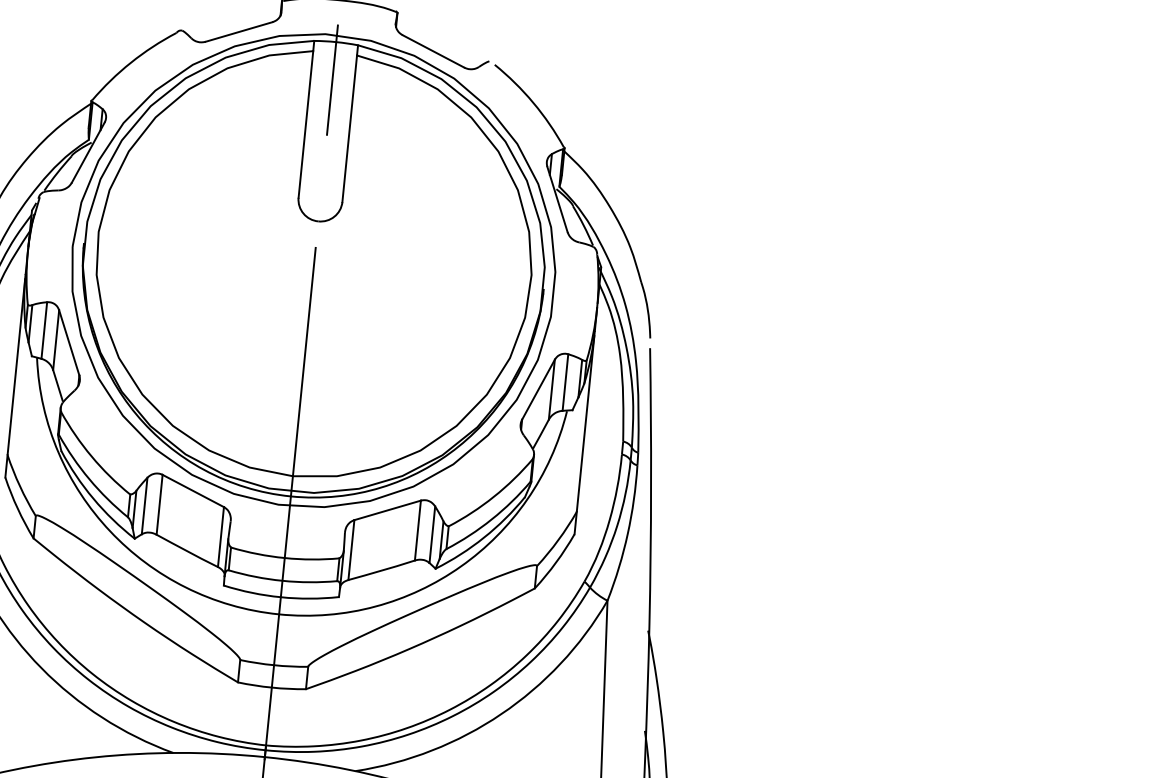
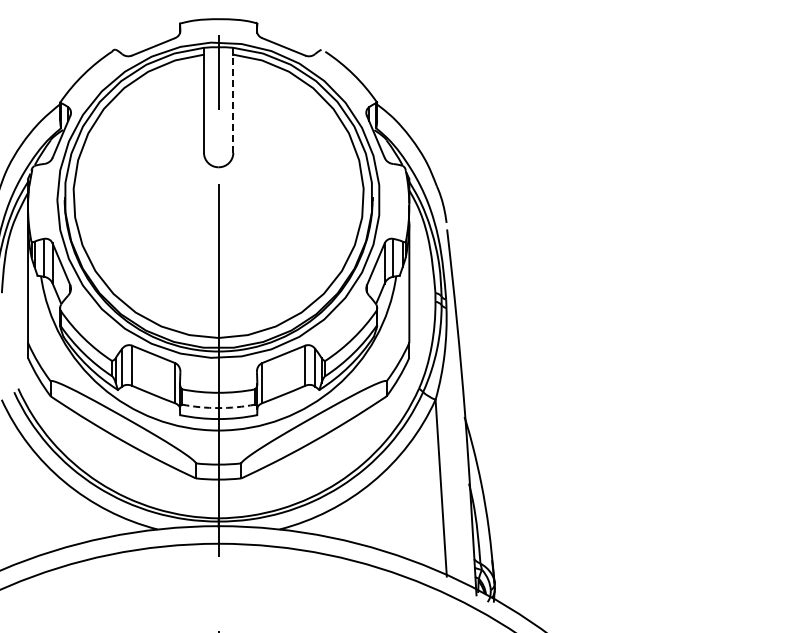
line: (349, 128) -> (233, 103), solid -> dashed
arc: (282, 581) -> (218, 408), solid -> dashed

